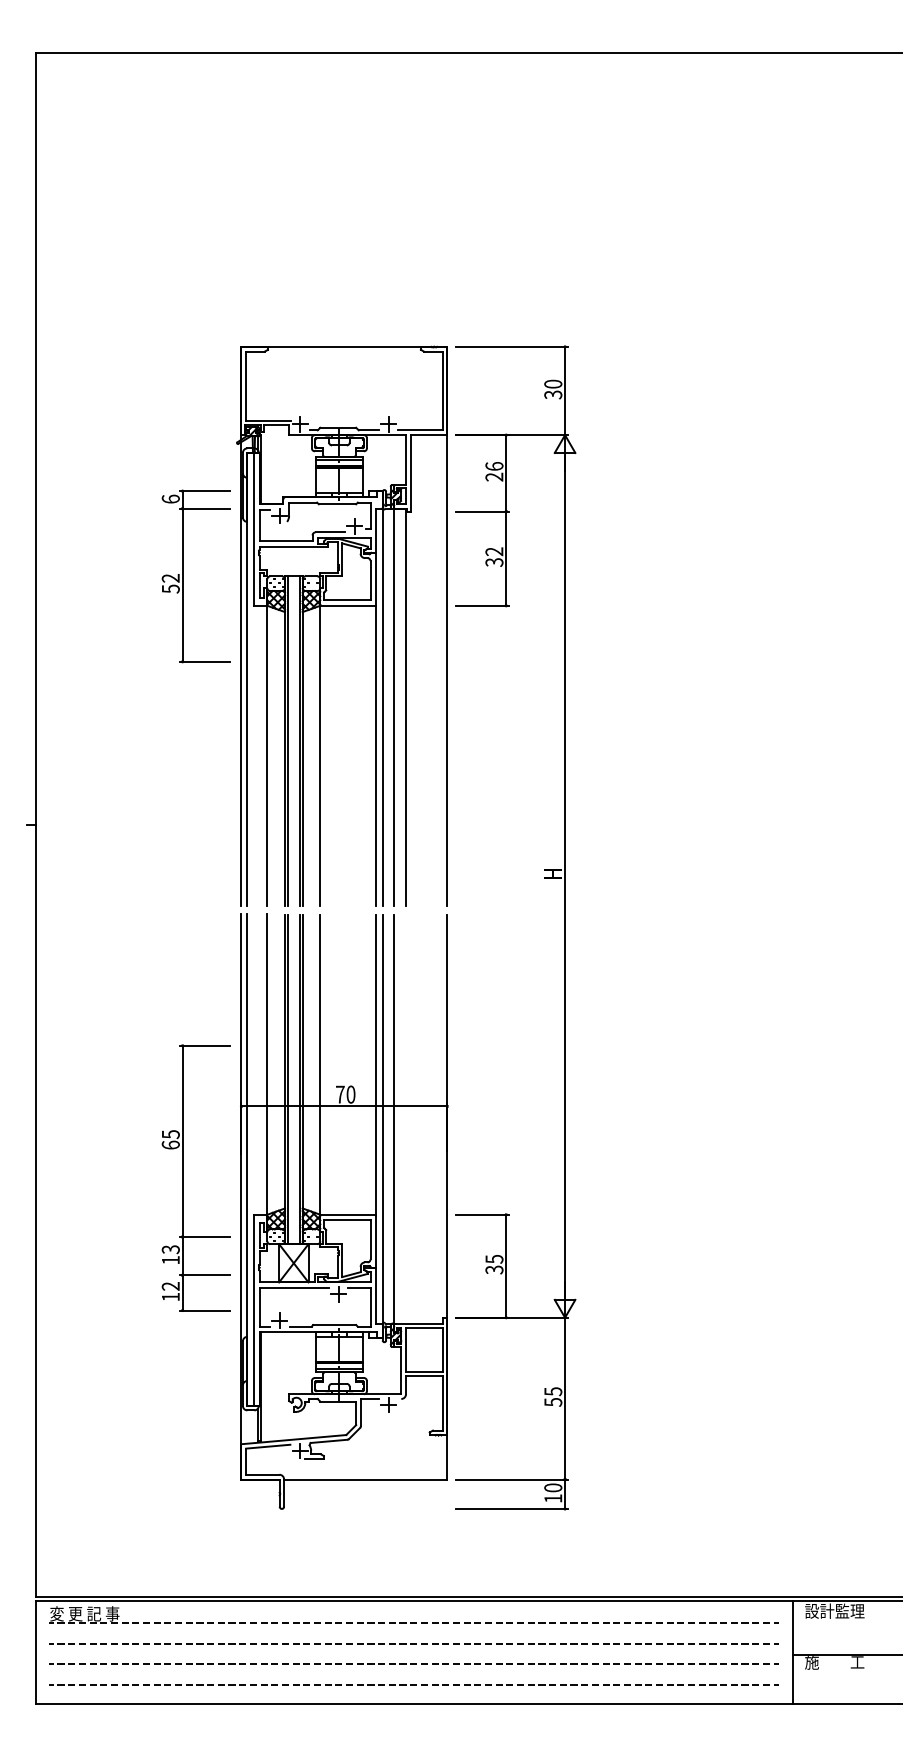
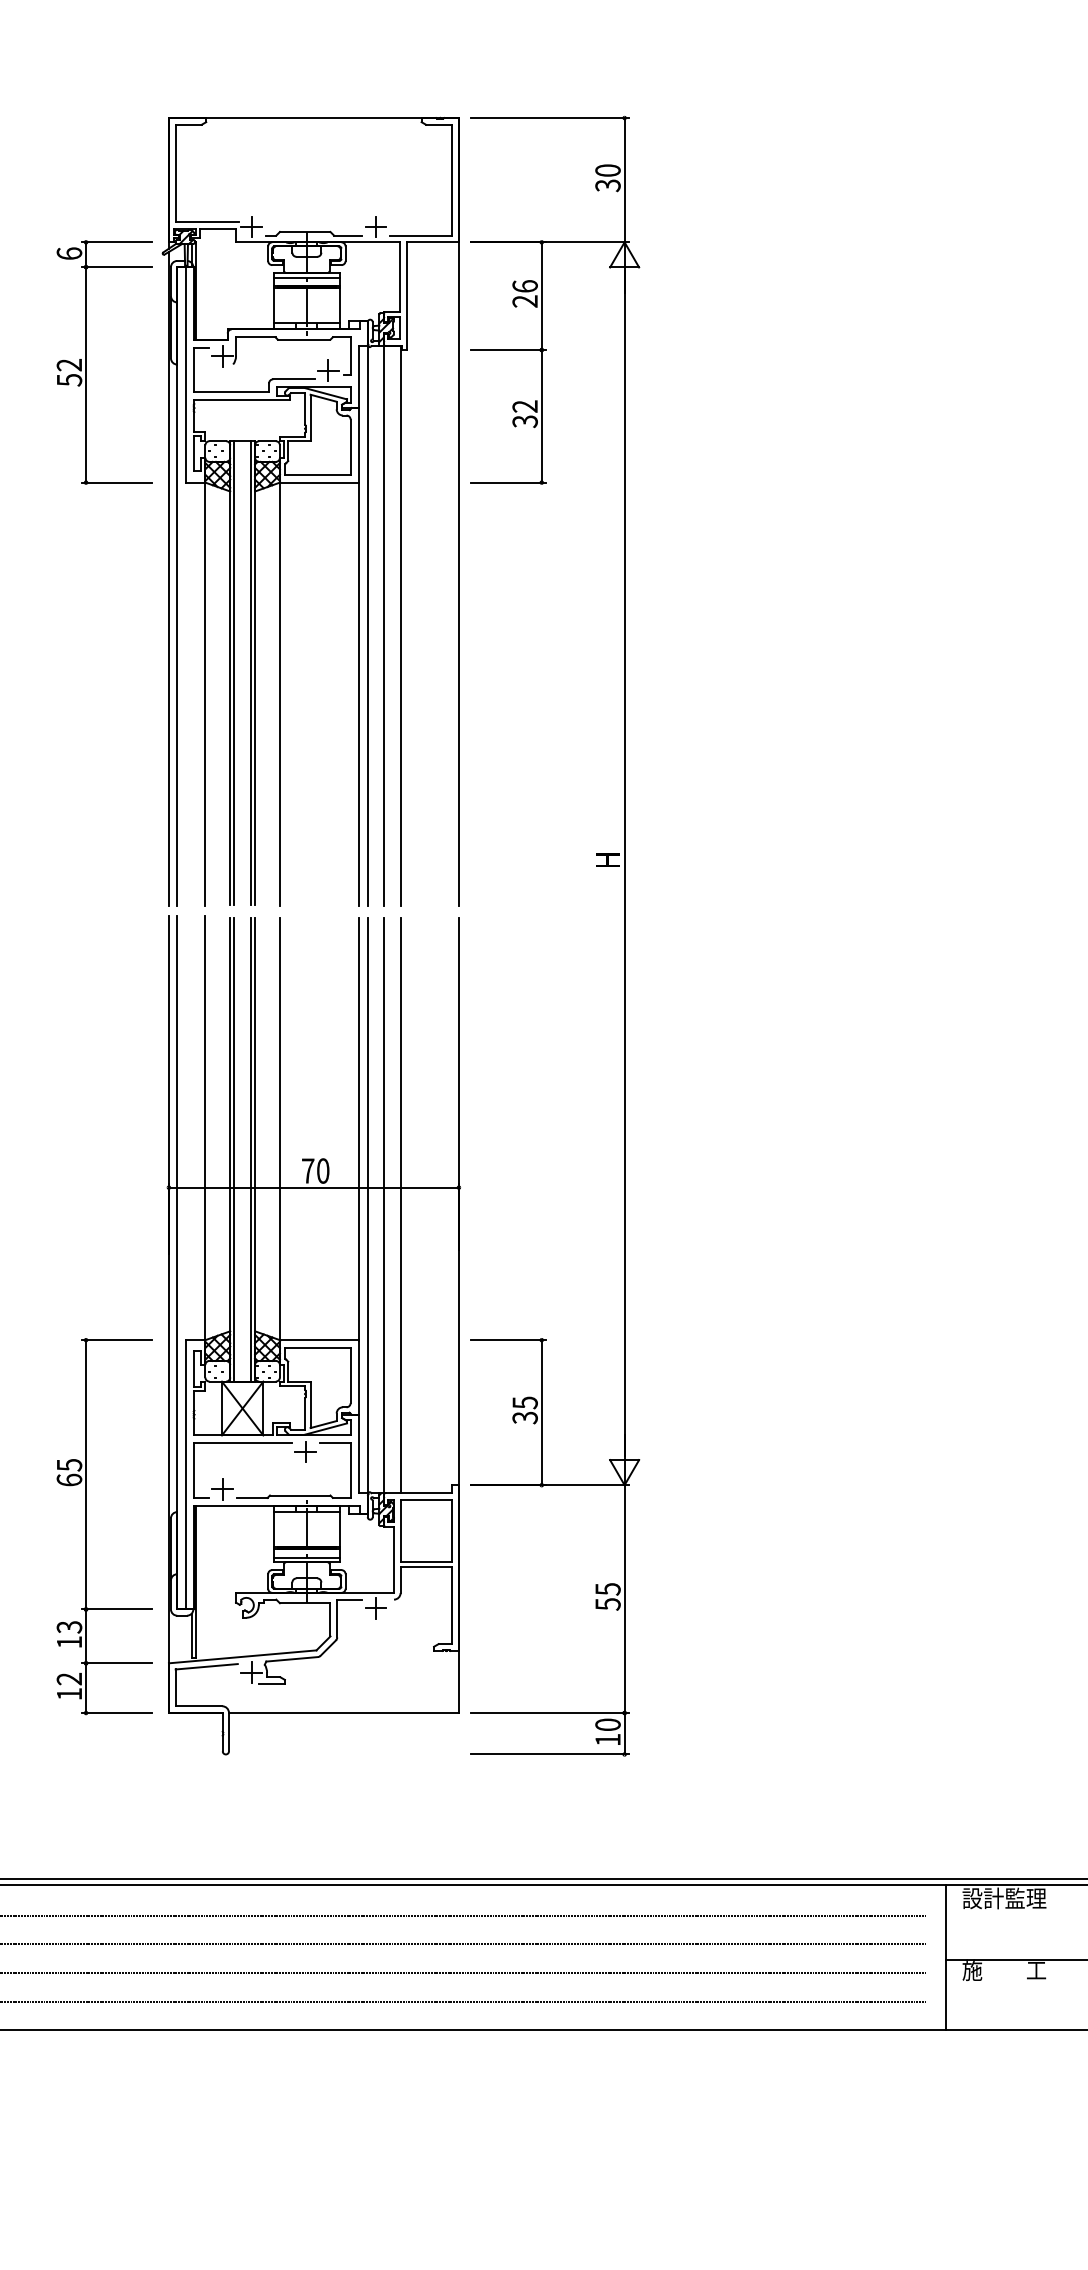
part: (183, 576) -> (87, 362), moved
line: (405, 1118) -> (399, 1204), added
part: (183, 1177) -> (87, 1525), moved

